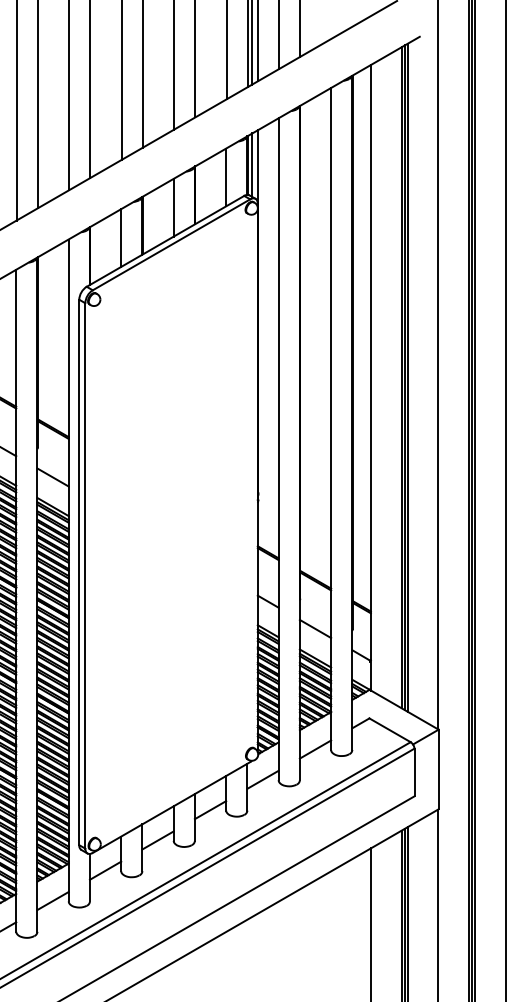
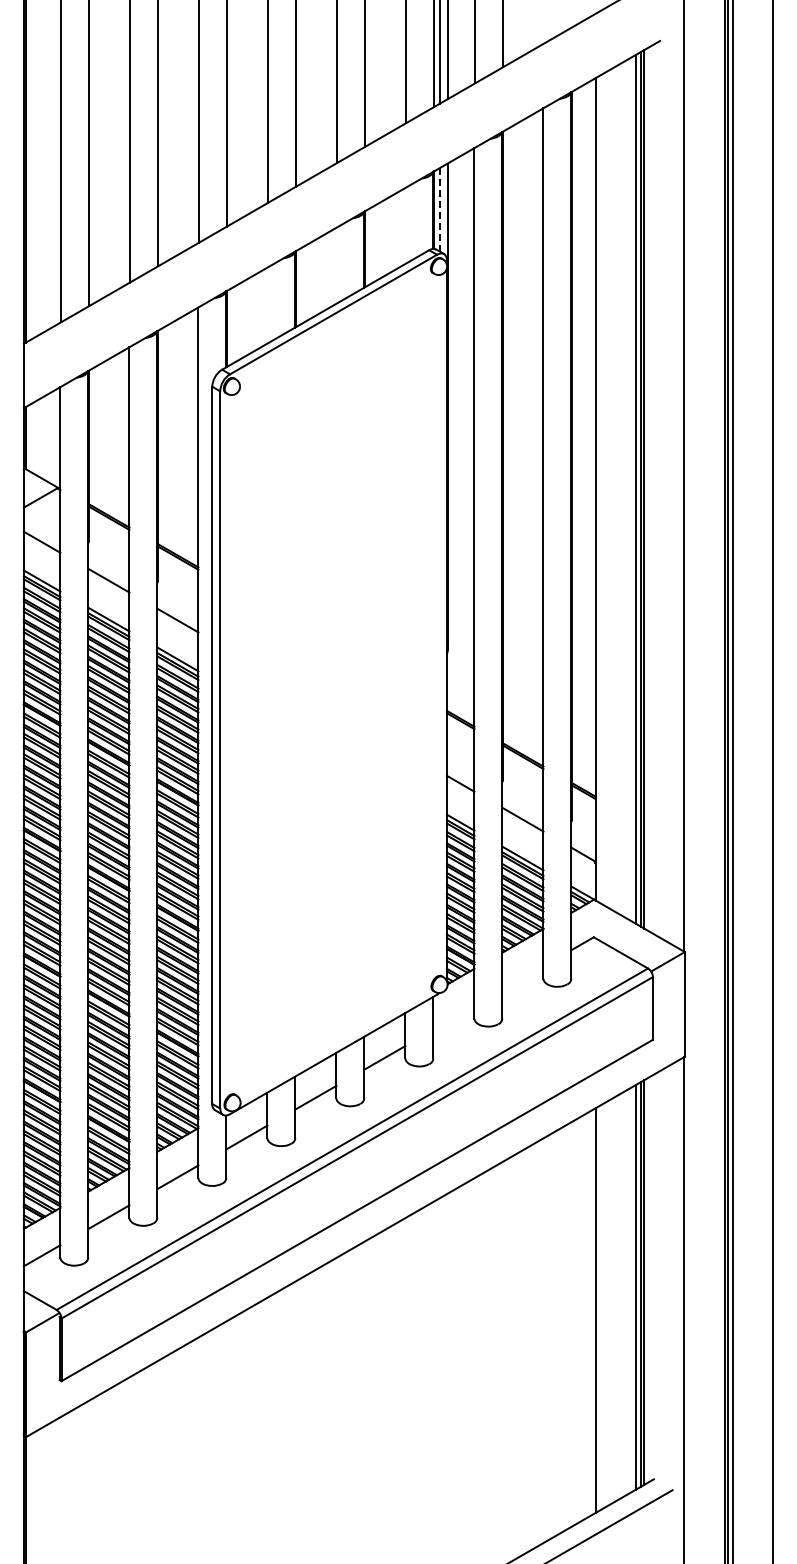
line: (252, 164) -> (439, 209), solid -> dashed
line: (226, 177) -> (405, 225), removed
line: (173, 207) -> (336, 265), removed
line: (121, 237) -> (267, 305), removed
line: (315, 749) -> (522, 978), removed
line: (262, 779) -> (453, 1017), removed

